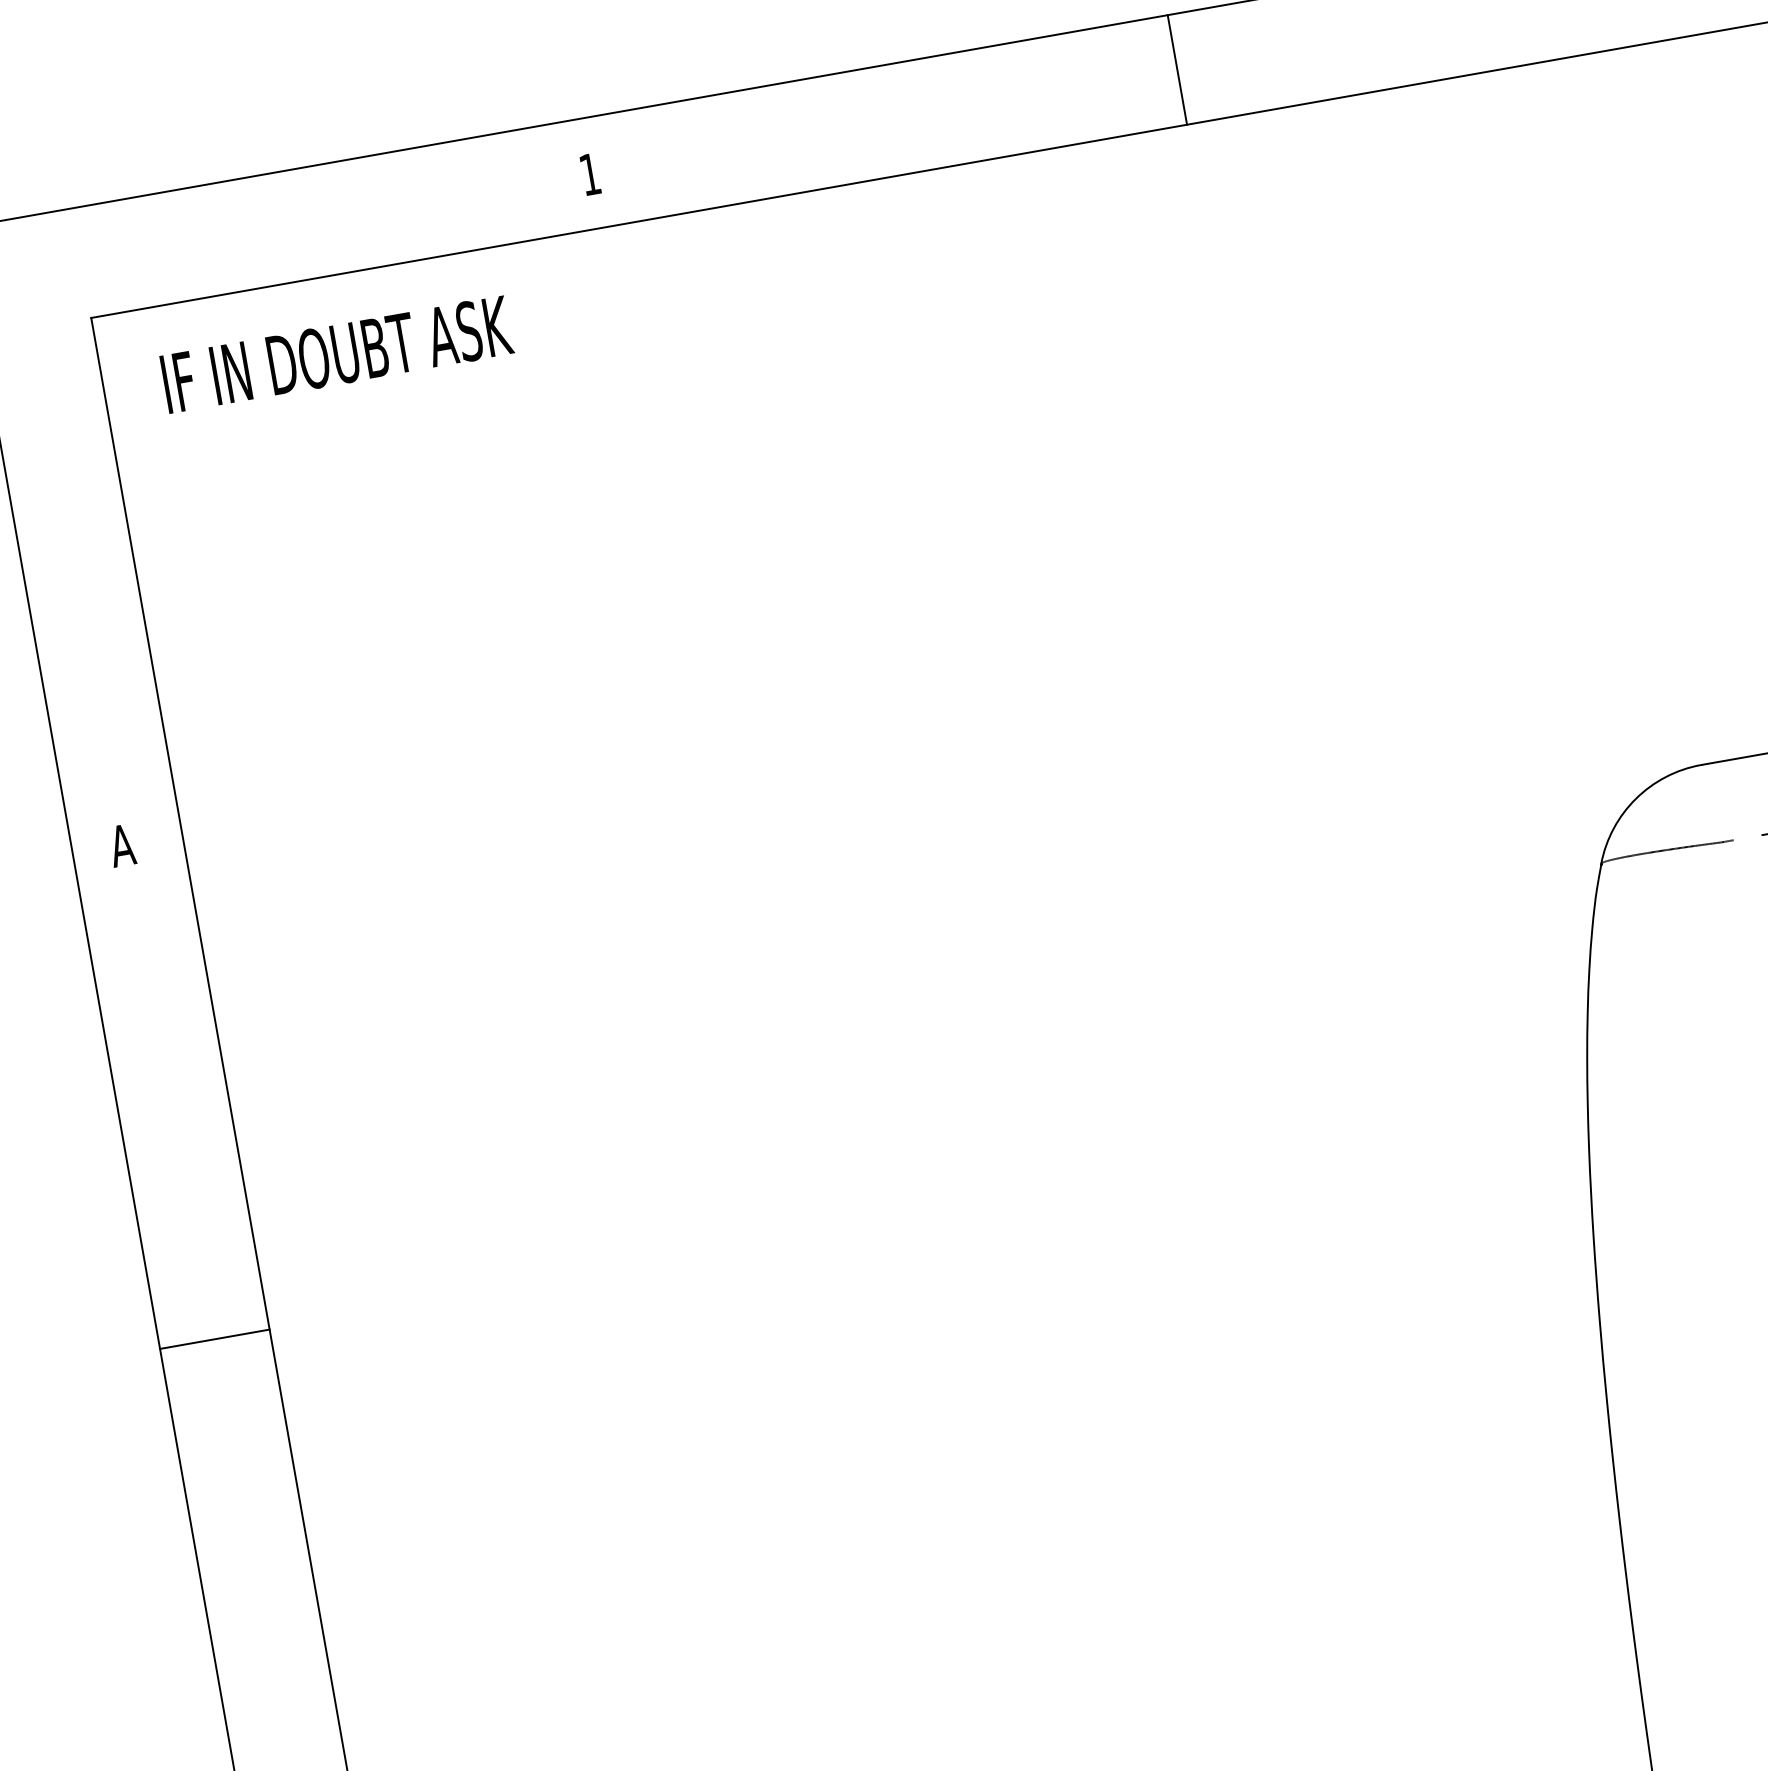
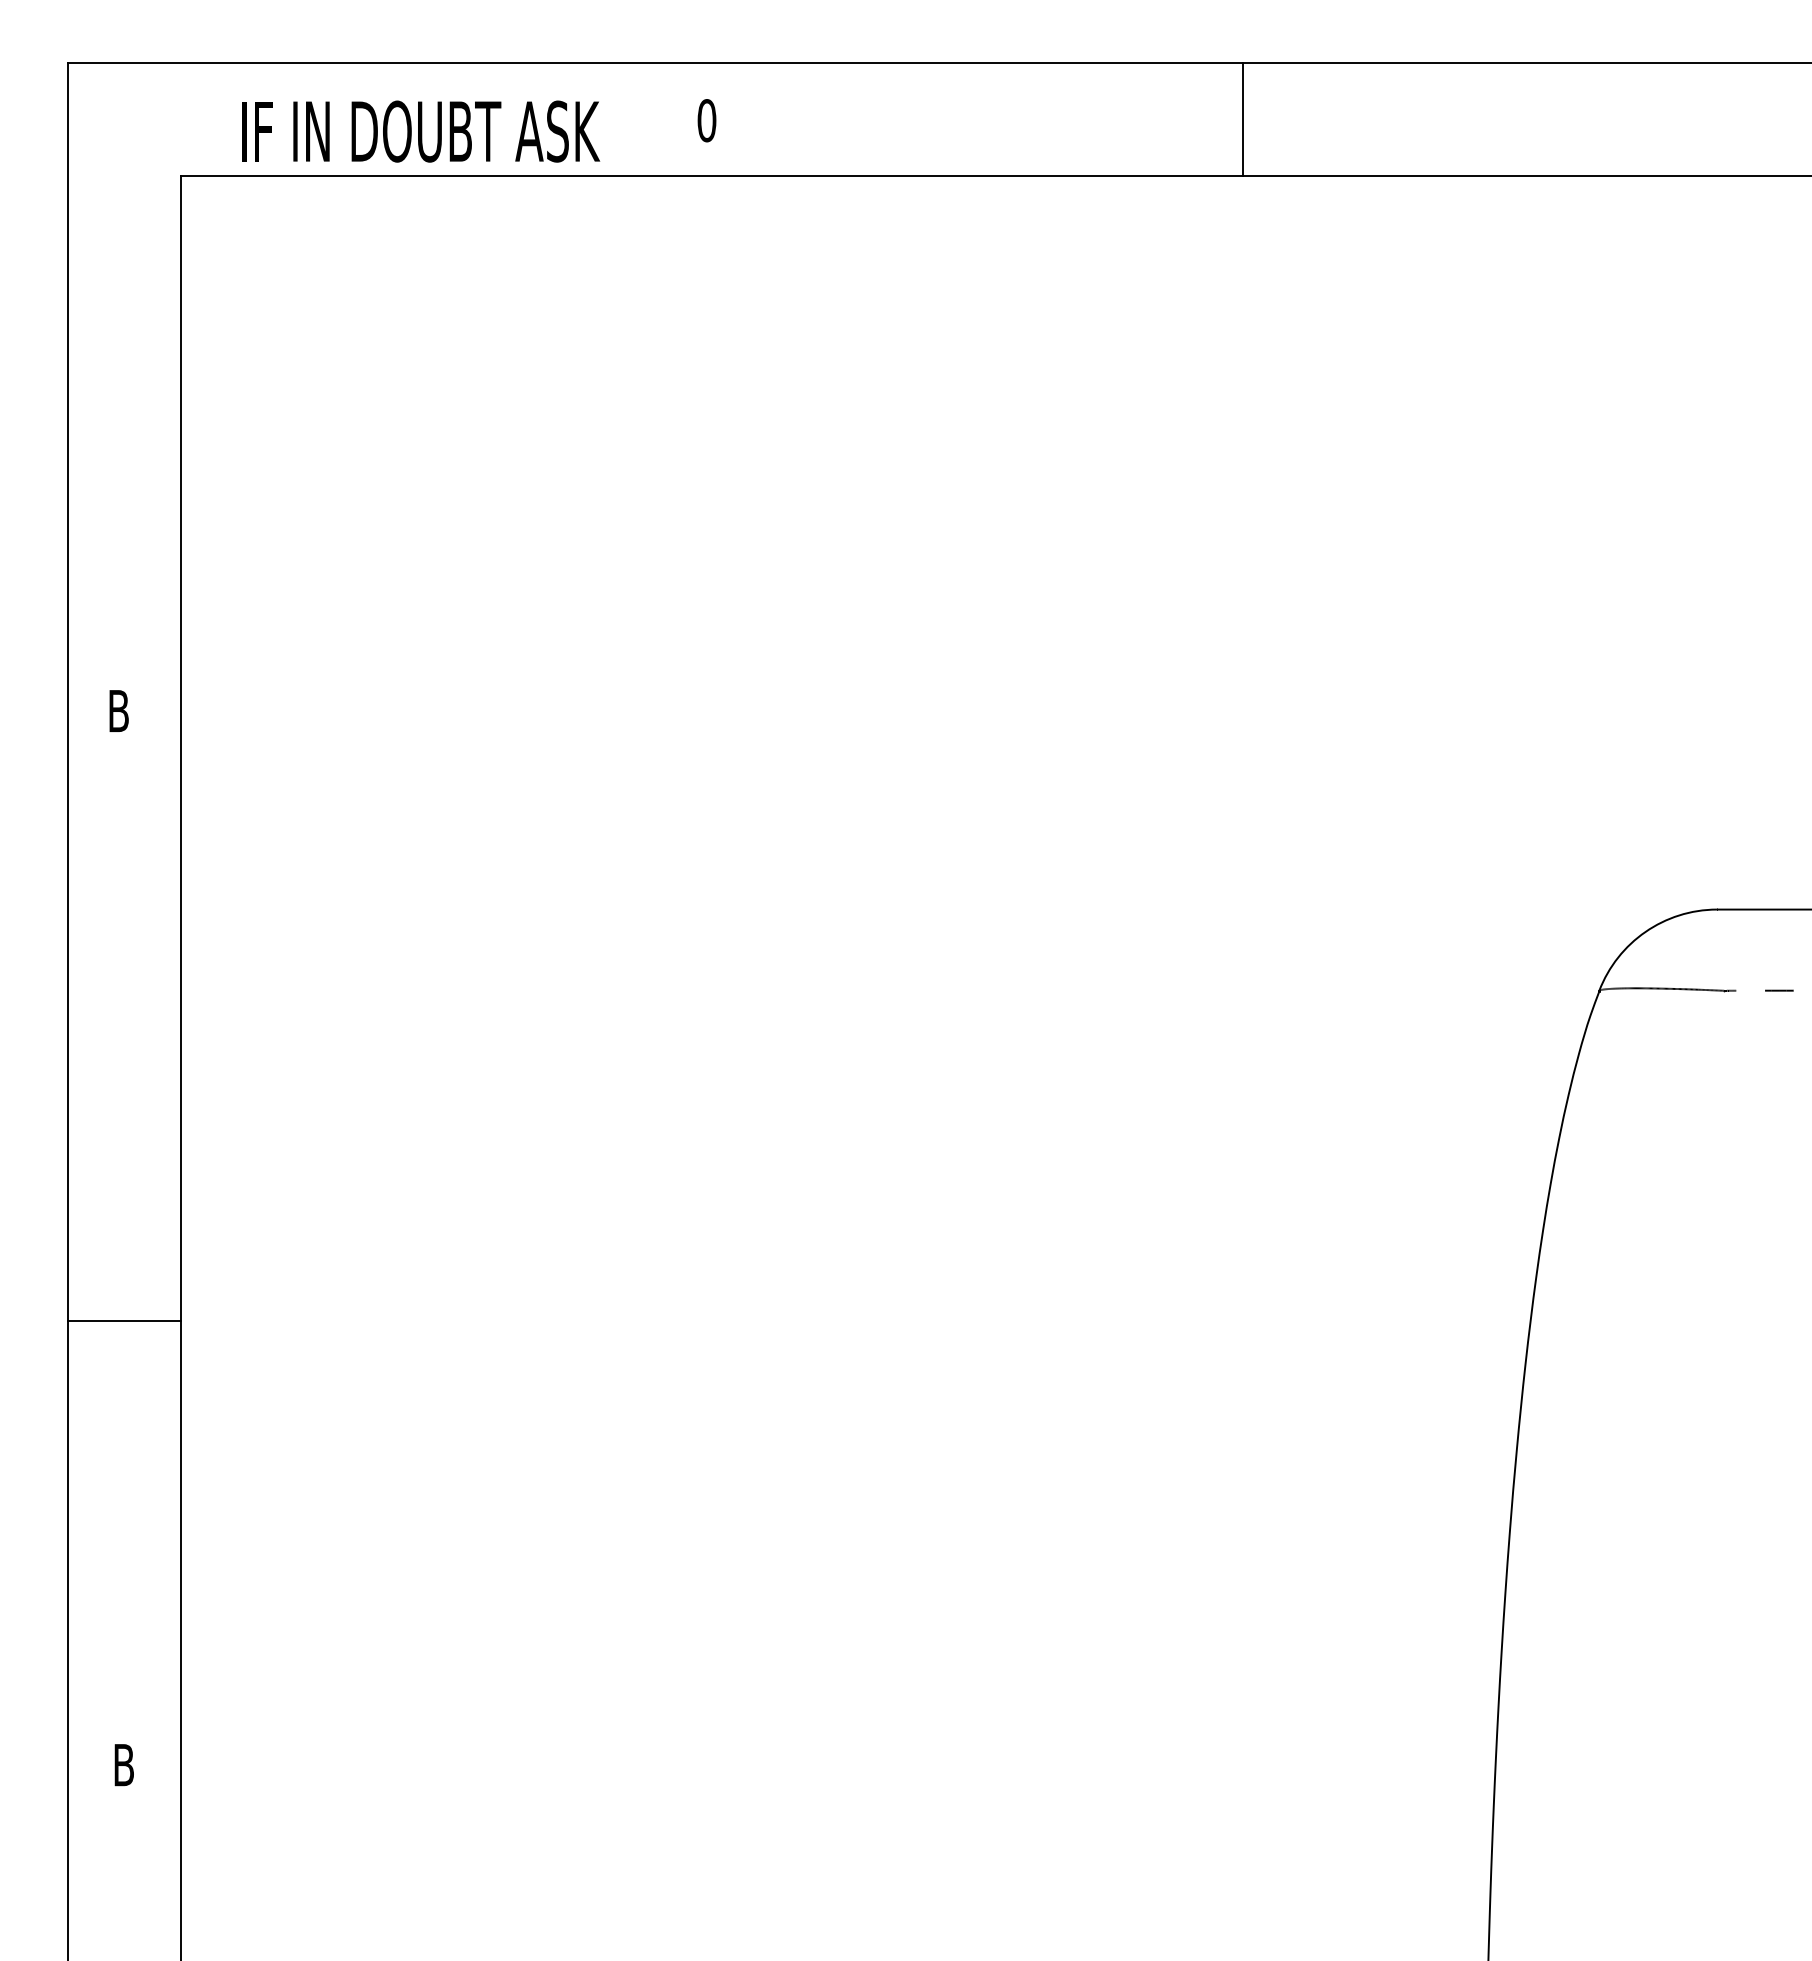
line: (1177, 69) -> (1243, 119), moved
text: (589, 174) -> (706, 120), 1 -> 0
text: (337, 354) -> (421, 131), moved
text: (122, 846) -> (118, 711), A -> B
line: (214, 1339) -> (124, 1320), moved

